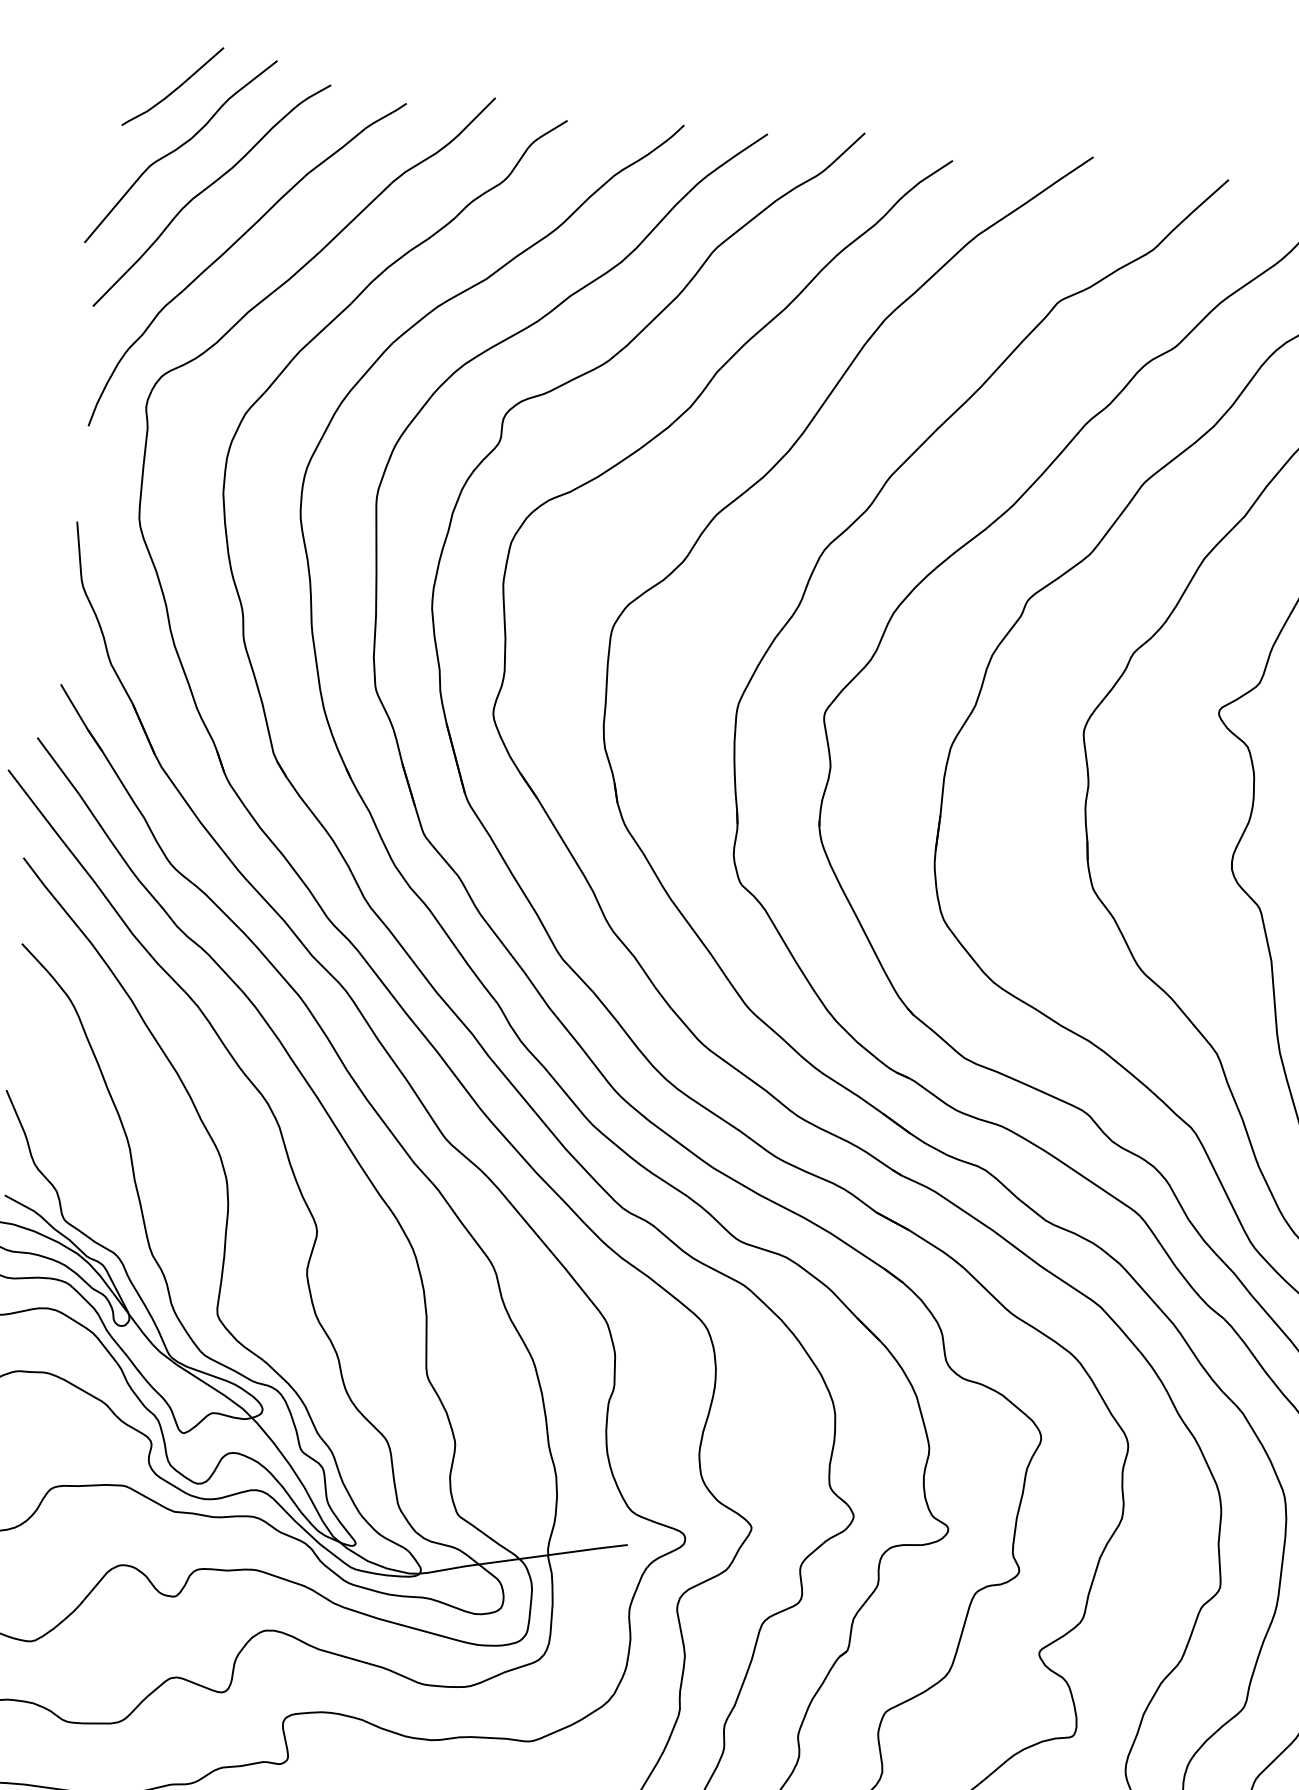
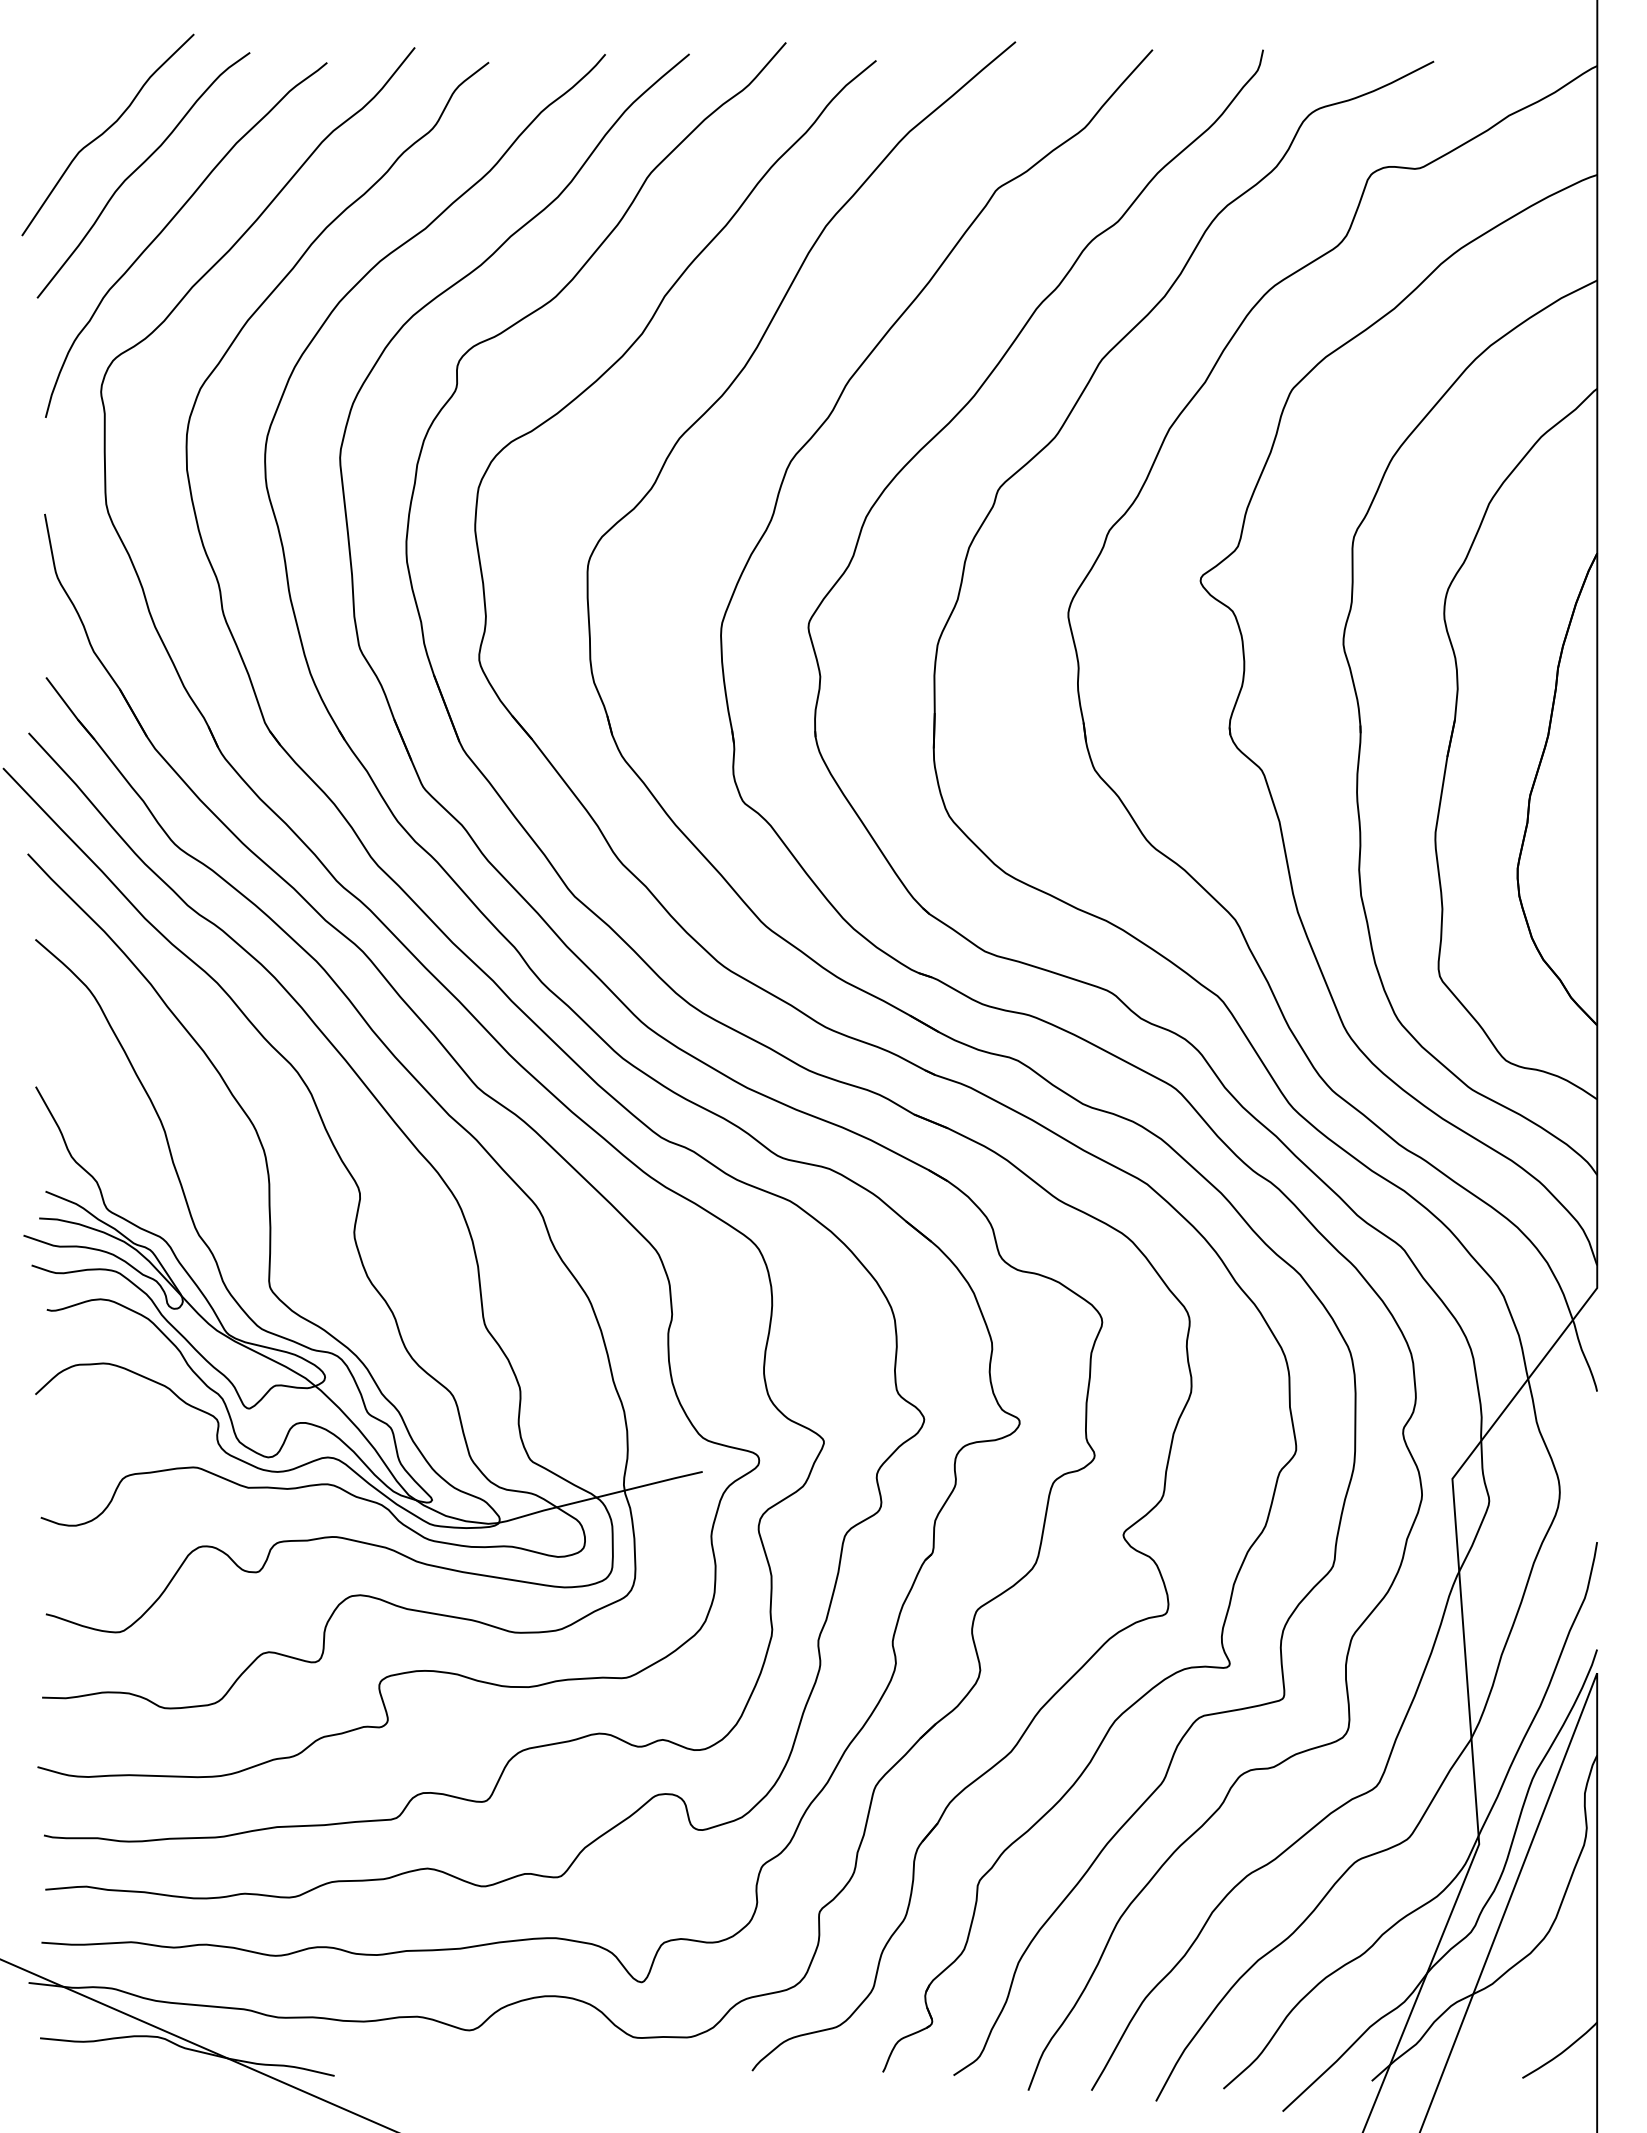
curve: (175, 89) -> (95, 73), removed

